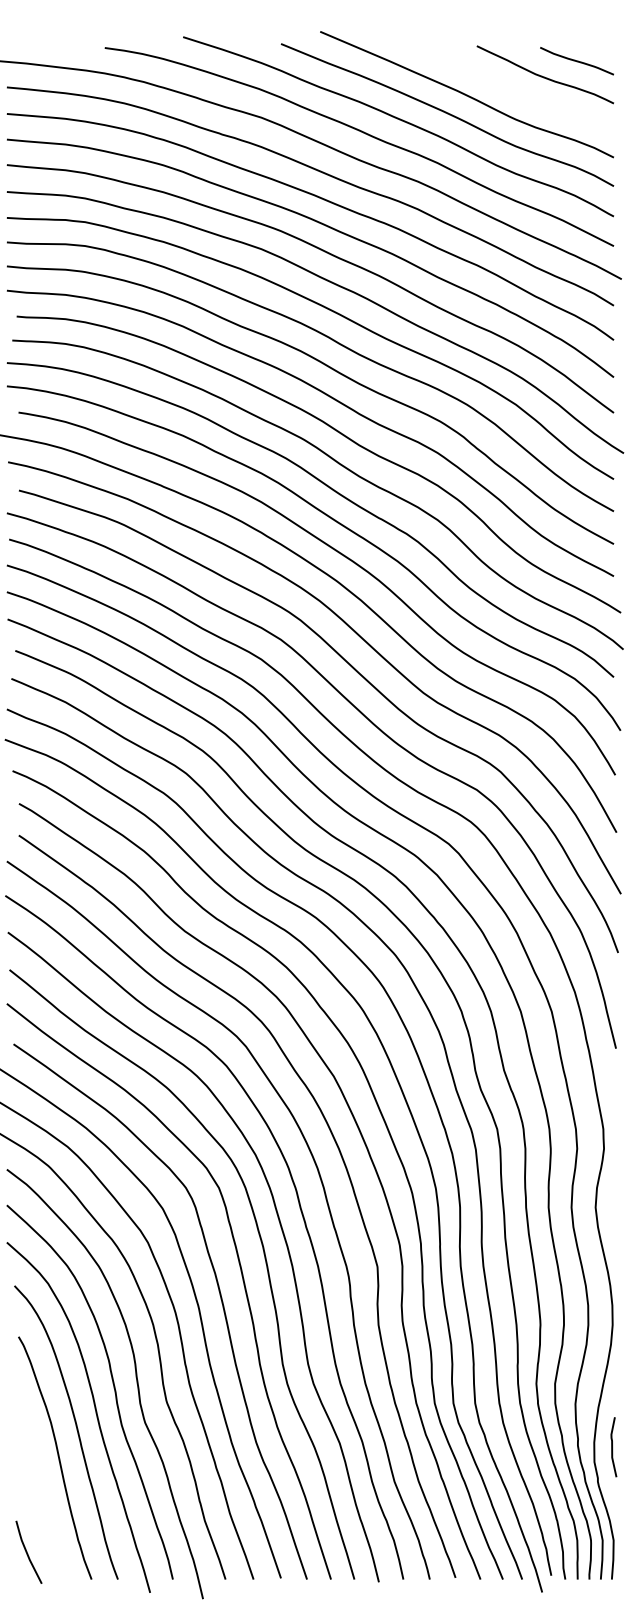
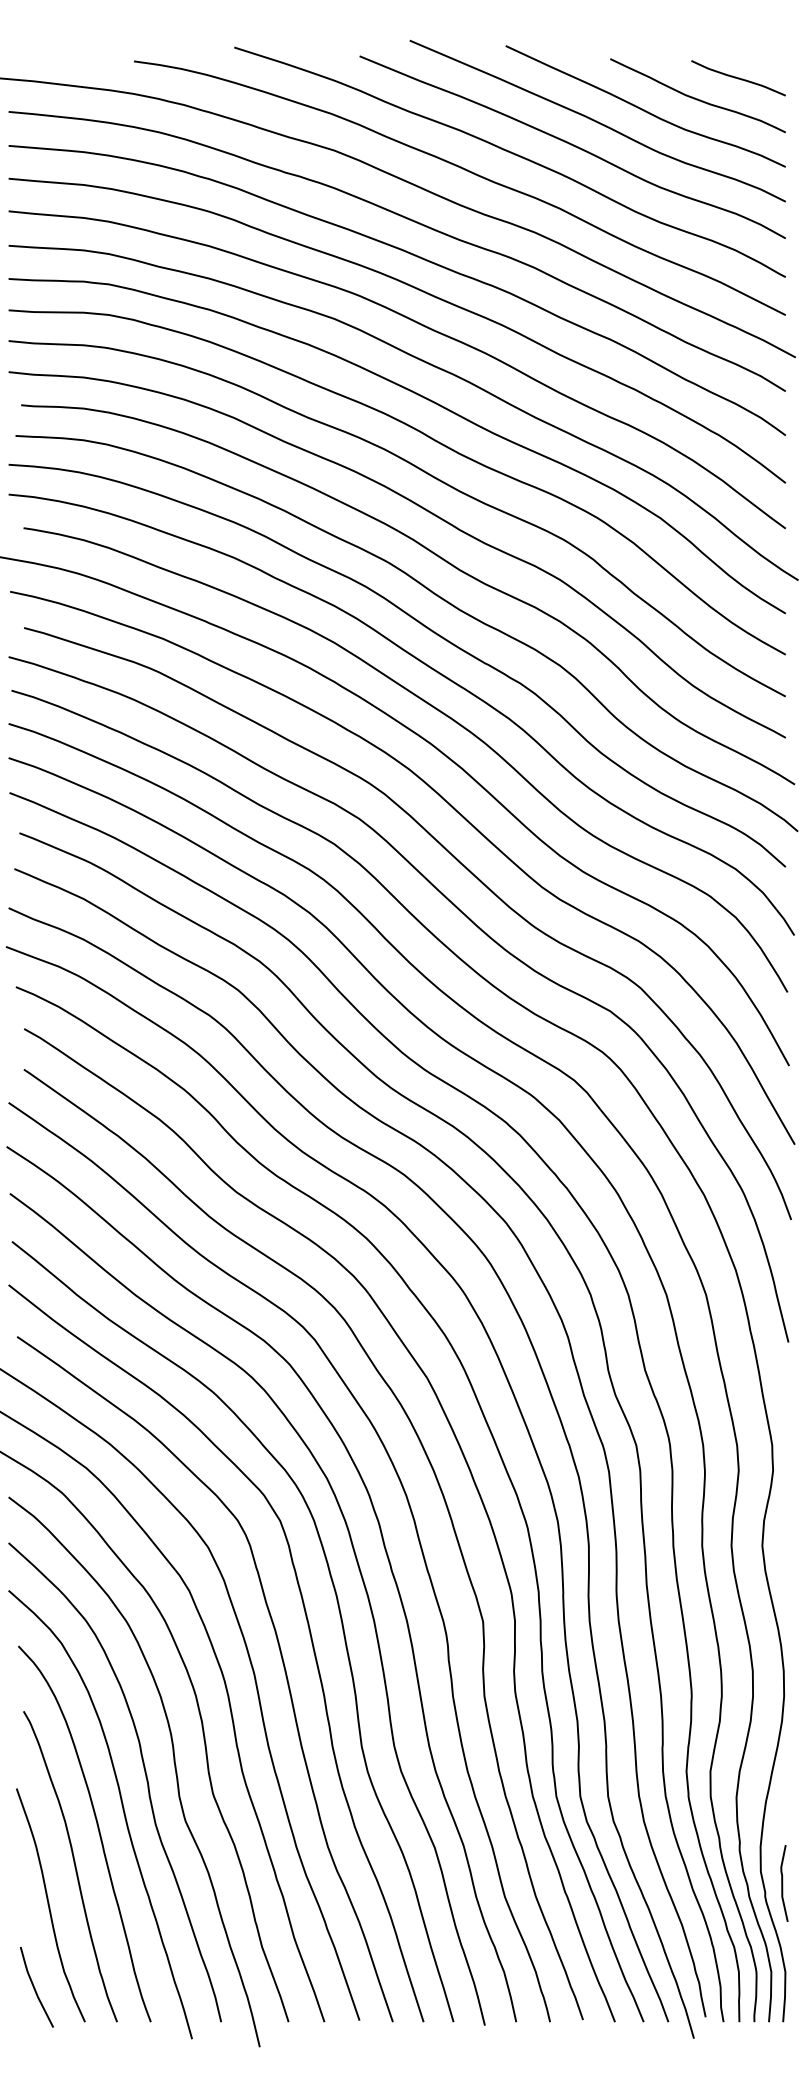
curve: (504, 85) -> (645, 109), added
curve: (612, 1447) -> (782, 1883), moved
curve: (39, 1488) -> (50, 1905), added

